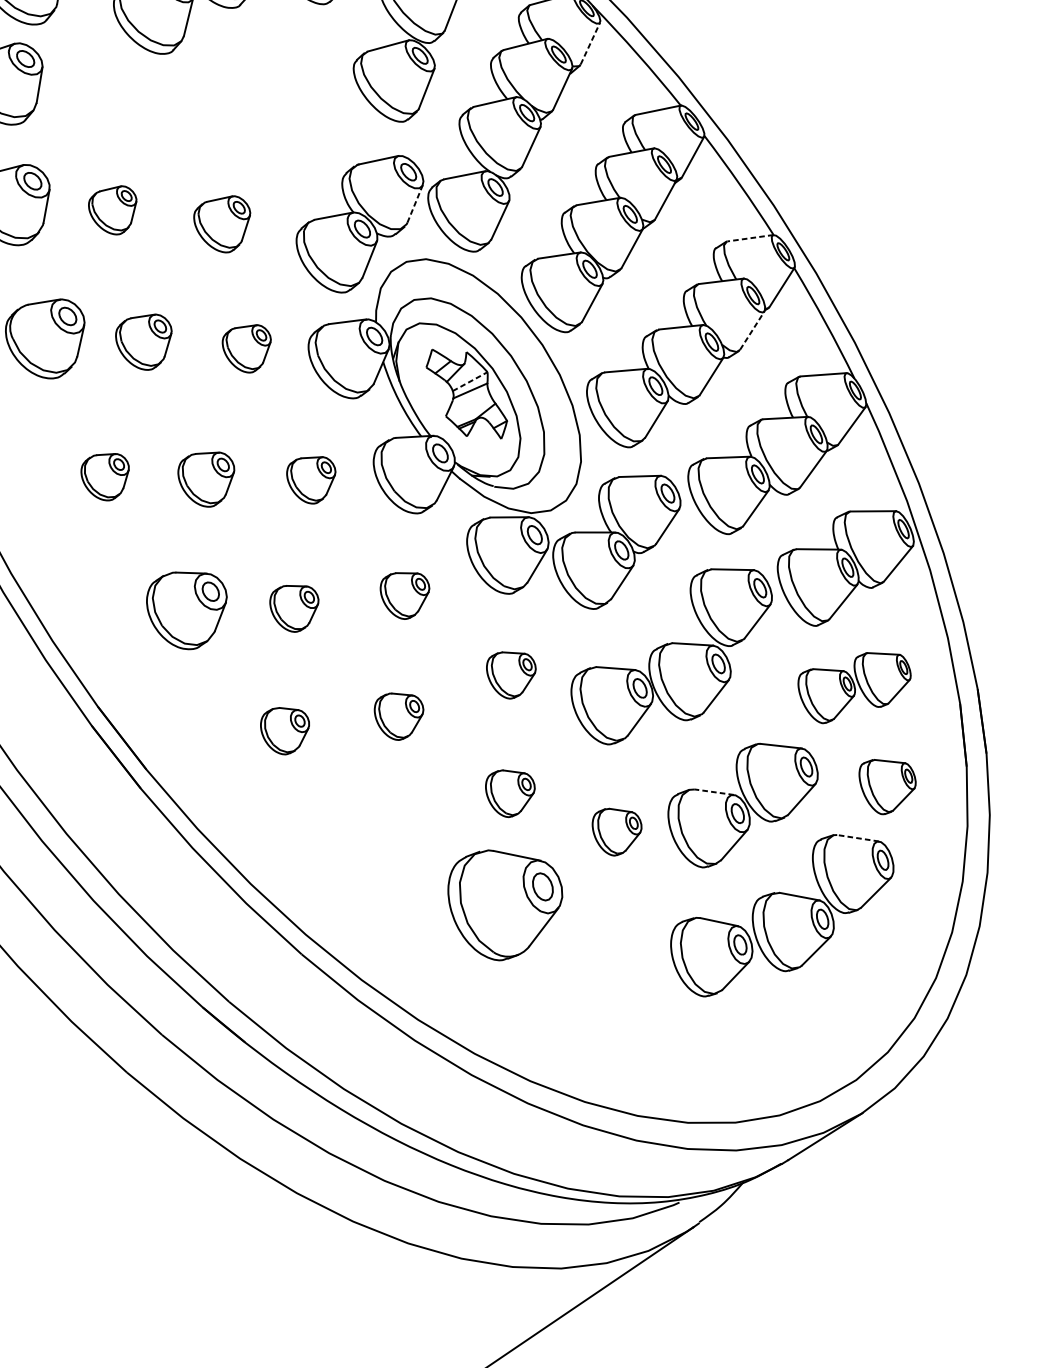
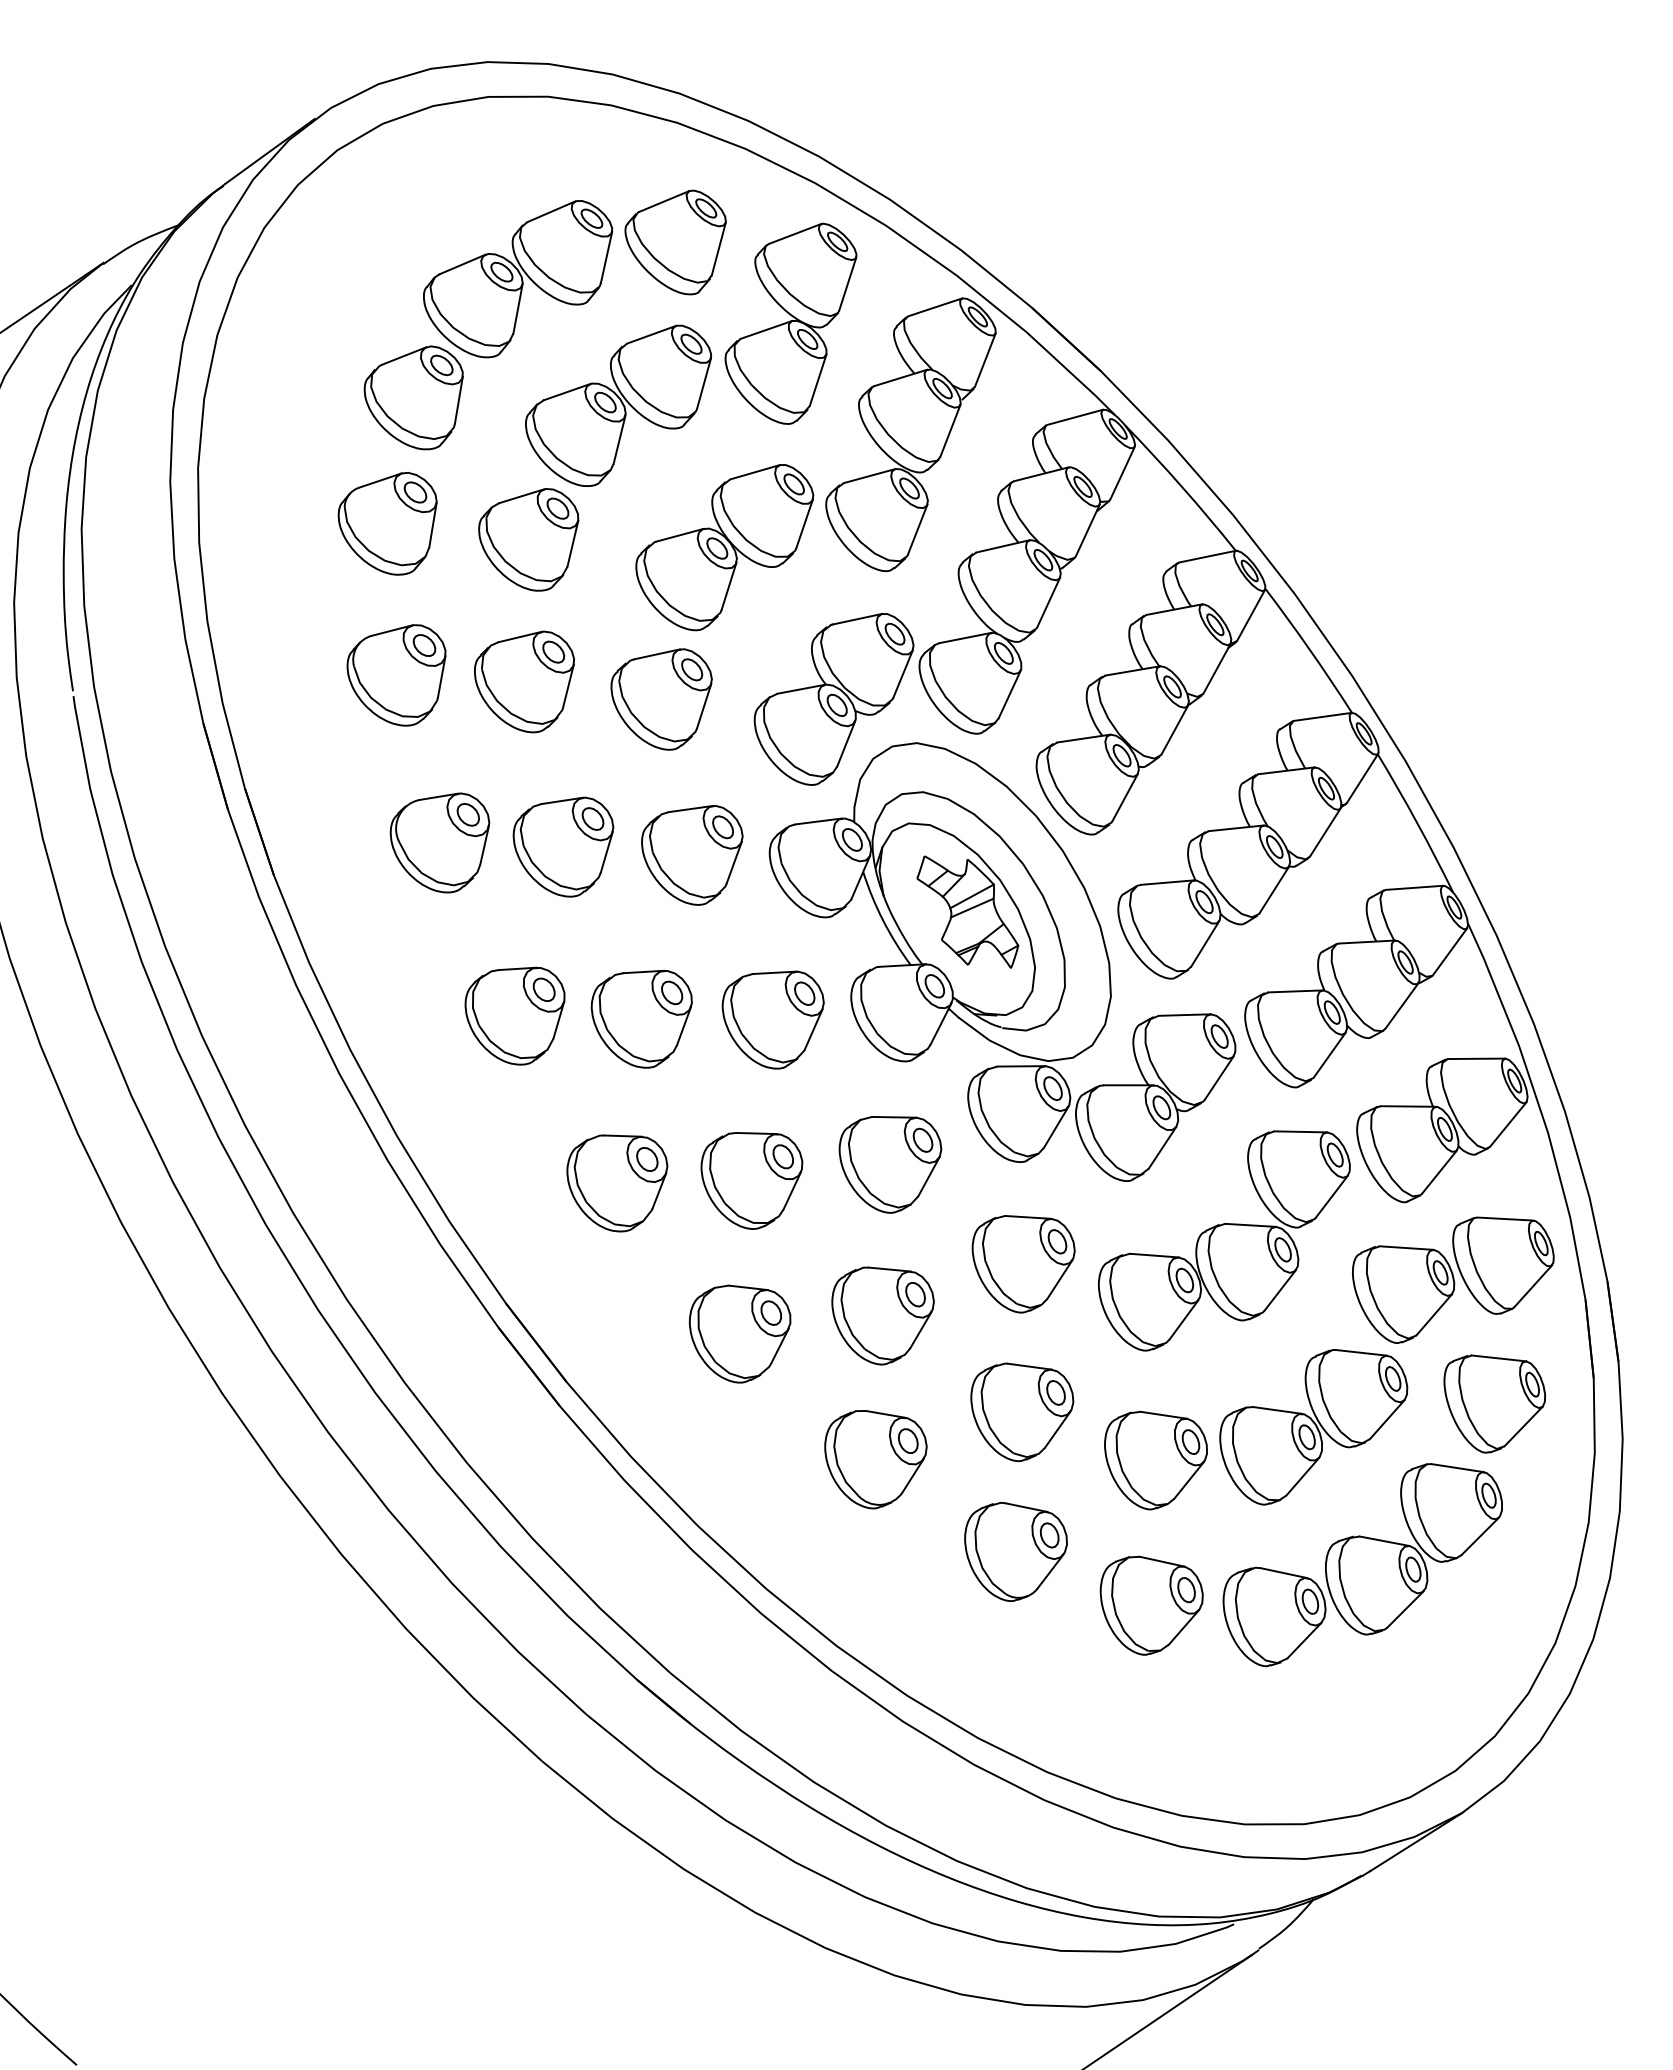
line: (590, 43) -> (1122, 473), dashed -> solid
part: (115, 96) -> (528, 539), added
part: (272, 102) -> (724, 547), added
line: (415, 203) -> (903, 673), dashed -> solid
part: (112, 209) -> (524, 681), size x1.67
part: (222, 224) -> (661, 699), size x1.43
line: (750, 237) -> (1322, 716), dashed -> solid
line: (752, 330) -> (1325, 832), dashed -> solid
part: (143, 341) -> (563, 846), size x1.43
part: (246, 348) -> (692, 855), size x1.67
line: (470, 381) -> (972, 896), dashed -> solid
part: (104, 476) -> (514, 1015), size x1.67
part: (206, 479) -> (641, 1018), size x1.43
part: (310, 479) -> (772, 1019), size x1.67
part: (405, 595) -> (890, 1164), size x1.67
part: (294, 608) -> (751, 1180), size x1.67
part: (511, 675) -> (1023, 1264), size x1.67
part: (854, 687) -> (1453, 1279), size x1.43
part: (398, 716) -> (882, 1315), size x1.67
part: (285, 730) -> (740, 1333), size x1.67
part: (887, 786) -> (1494, 1403), size x1.43
line: (714, 792) -> (1277, 1410), dashed -> solid
part: (510, 793) -> (1022, 1412), size x1.67
part: (393, 831) -> (875, 1459), added
part: (616, 832) -> (1155, 1460), size x1.67
line: (857, 838) -> (1457, 1468), dashed -> solid
part: (504, 904) -> (1015, 1551), size x0.71
part: (613, 947) -> (1151, 1605), added

